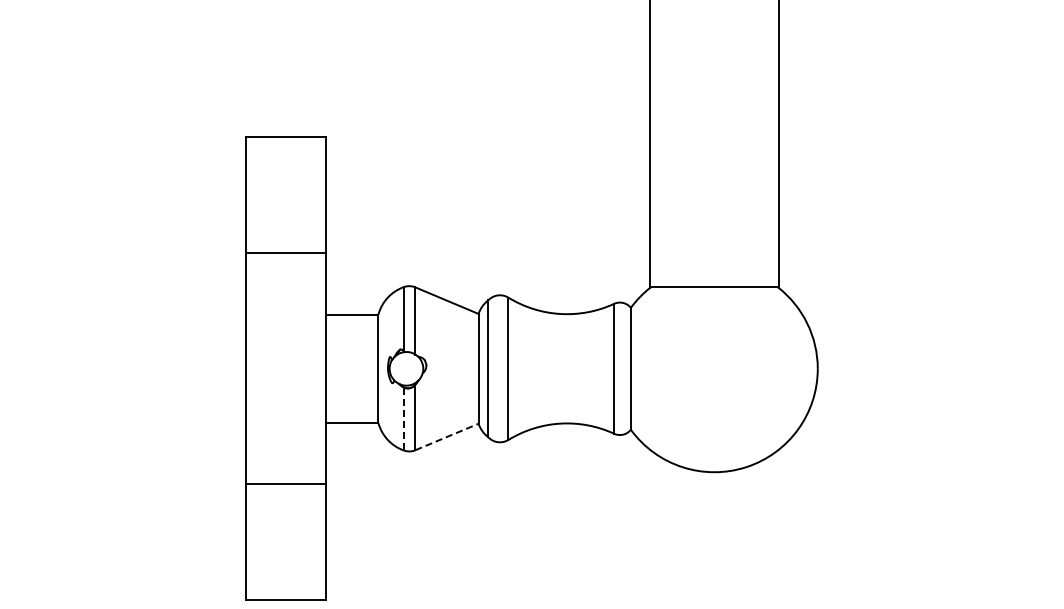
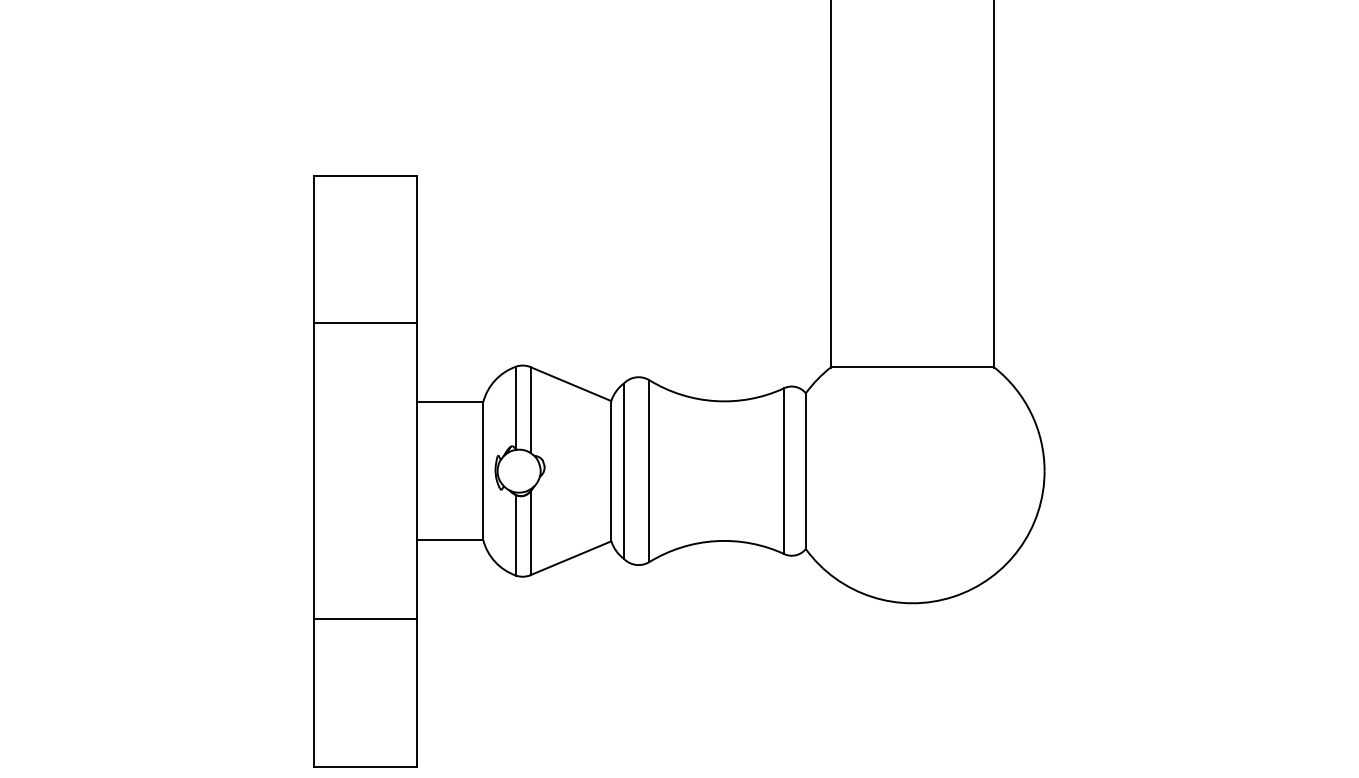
line: (404, 419) -> (516, 535), dashed -> solid
line: (447, 436) -> (571, 557), dashed -> solid

